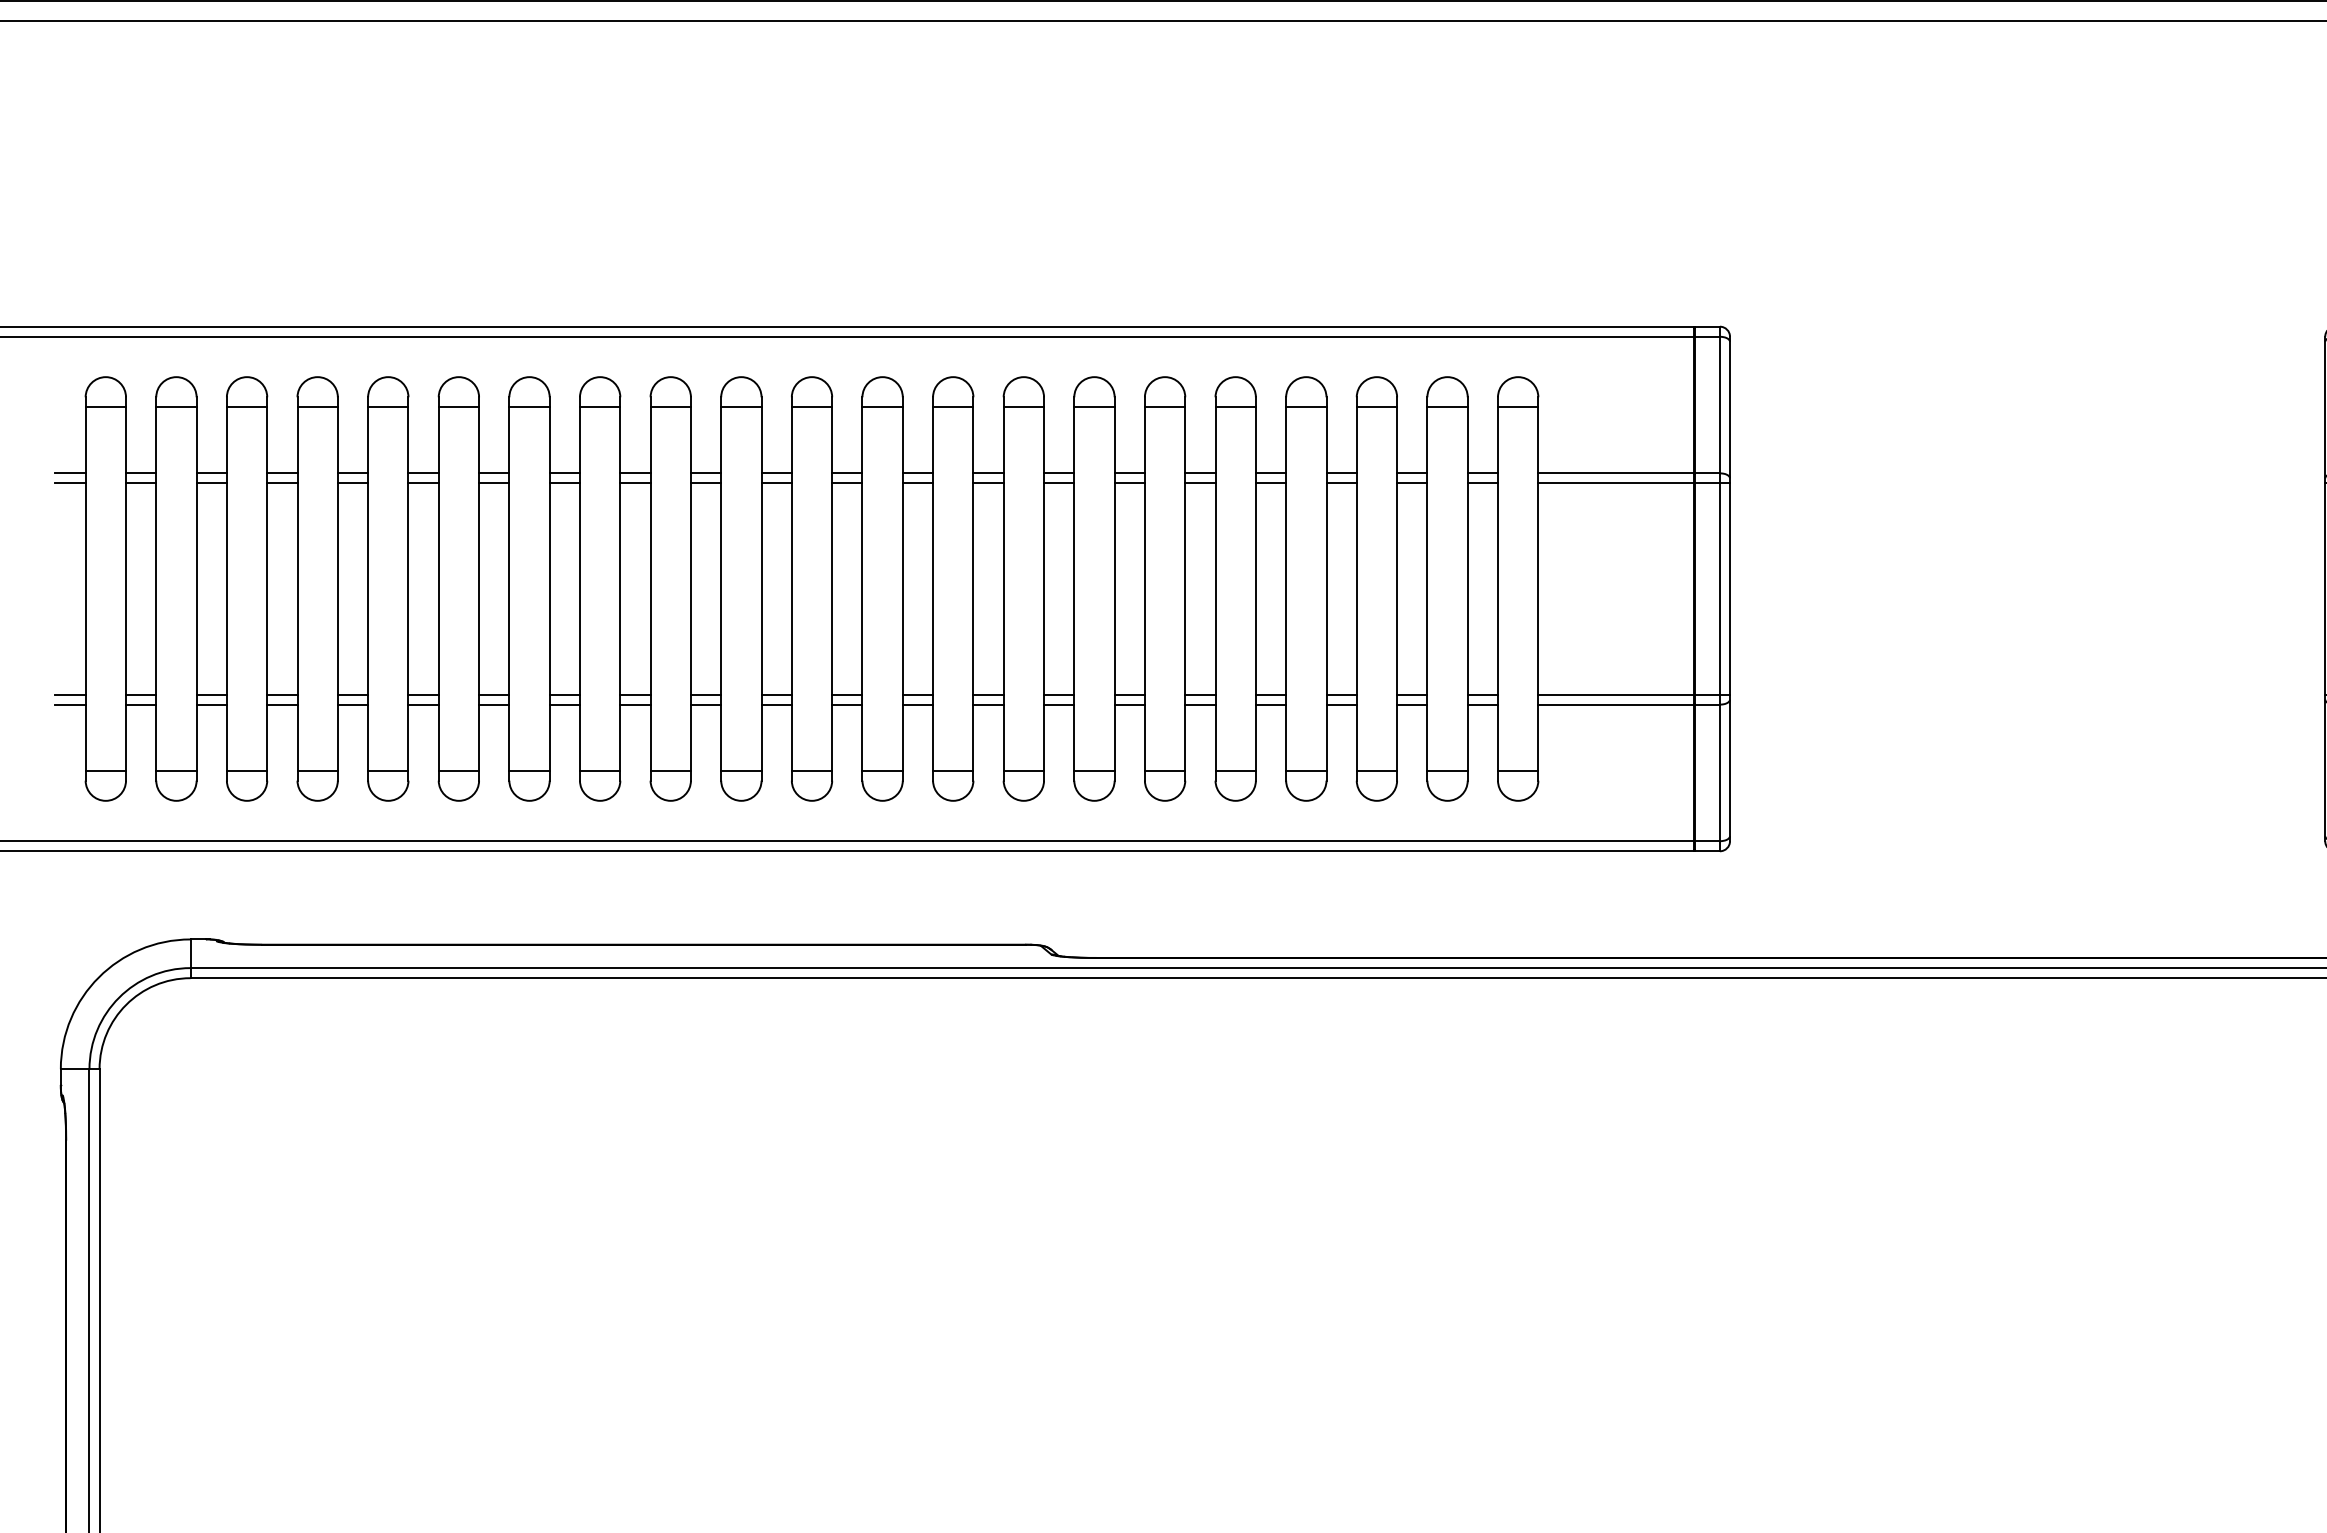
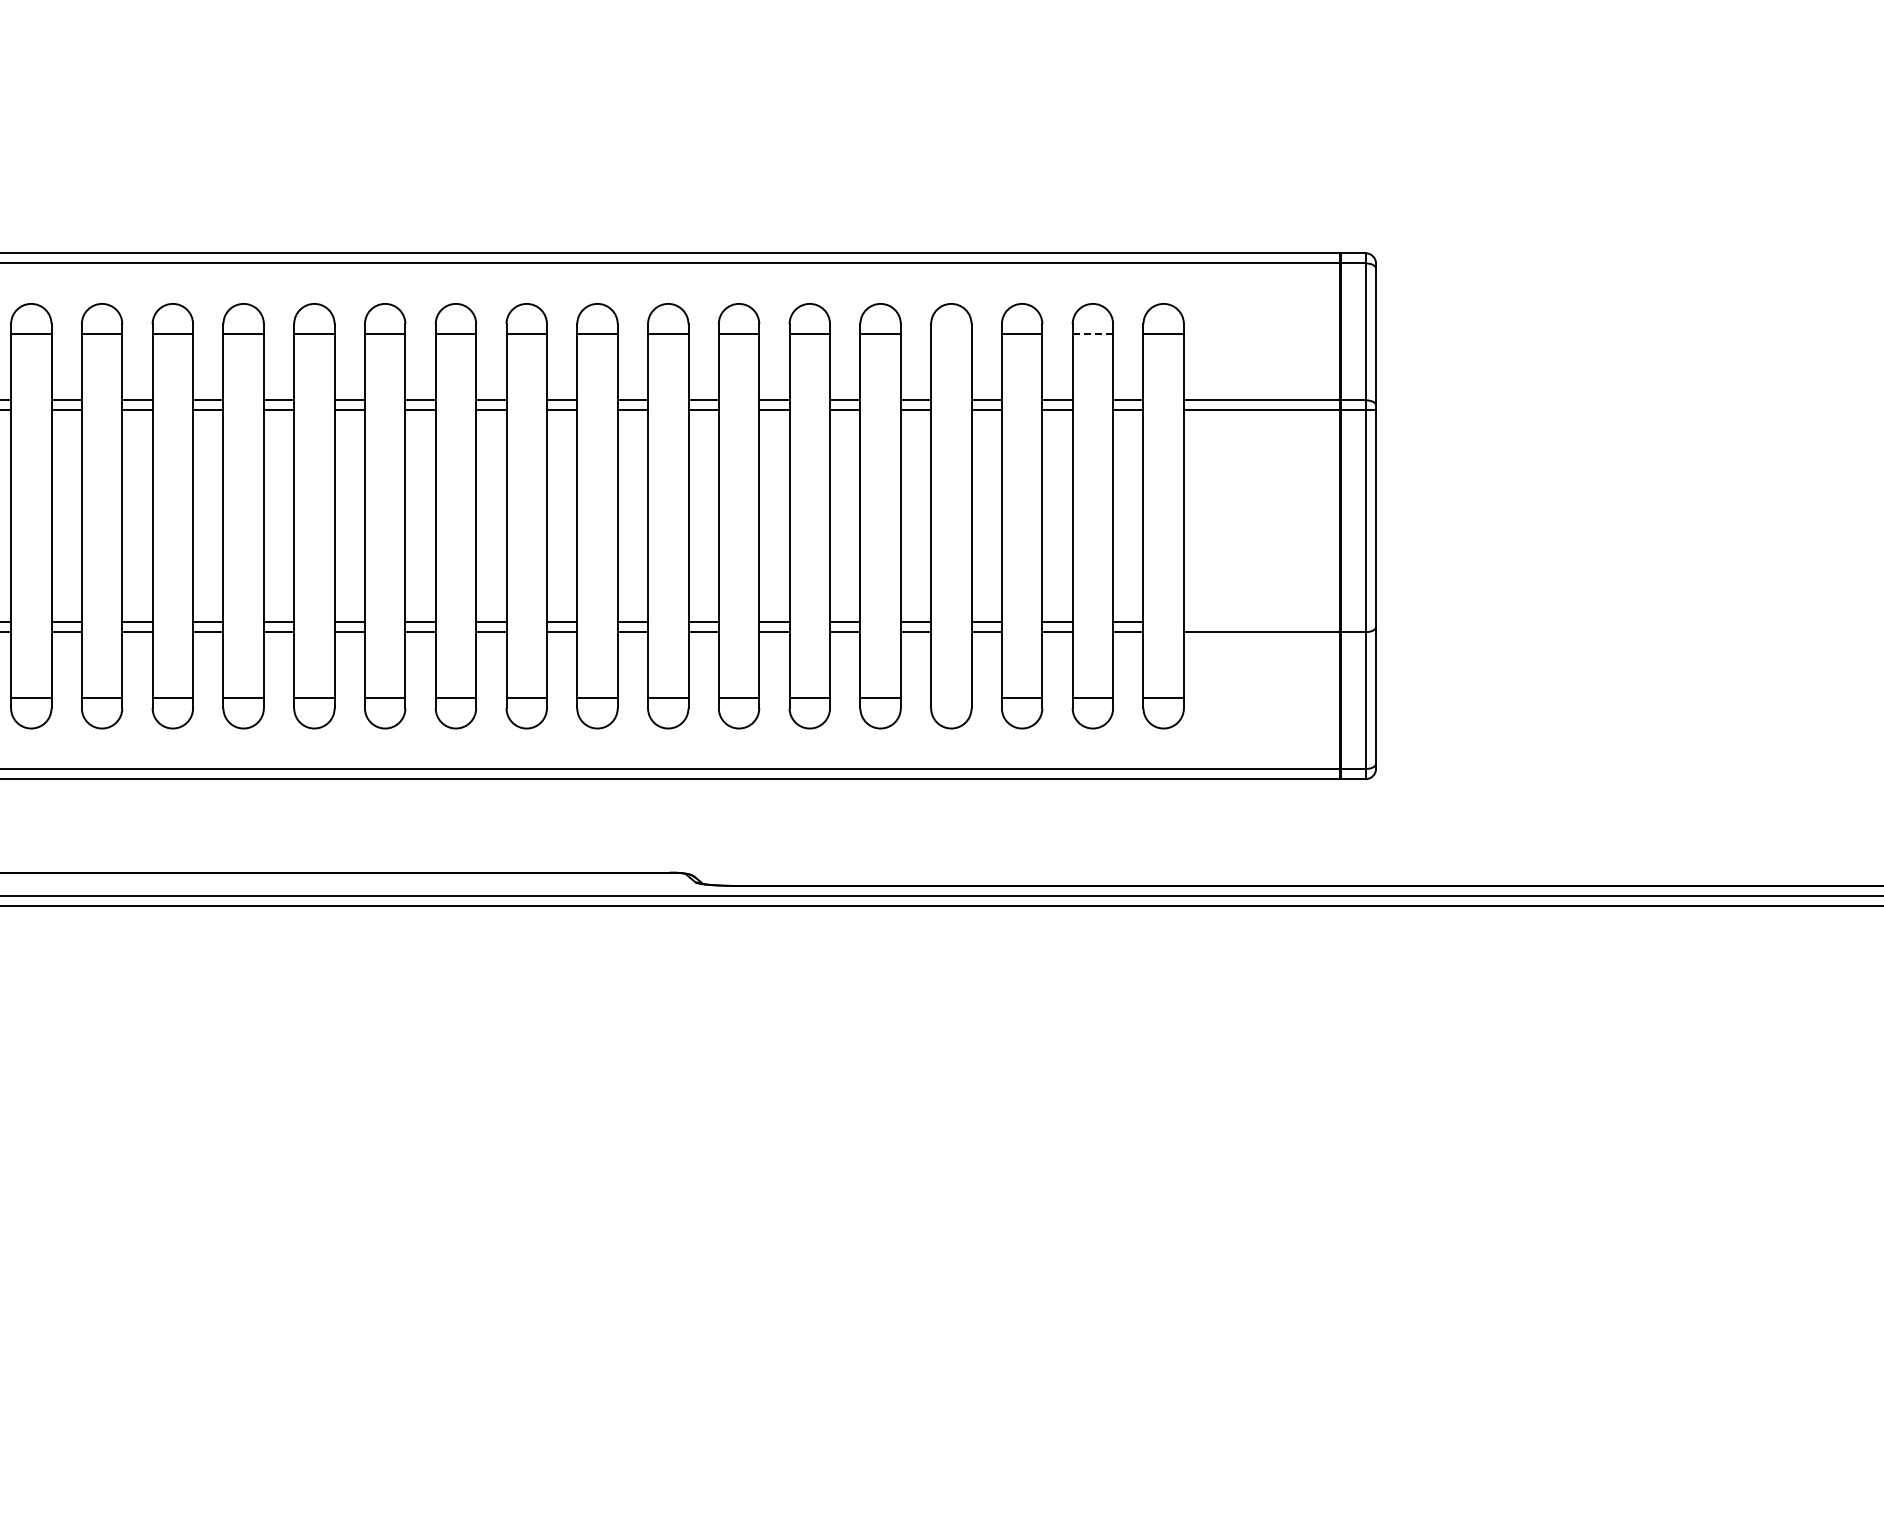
line: (1306, 407) -> (951, 334), removed
line: (1448, 407) -> (1093, 334), solid -> dashed
line: (1634, 694) -> (1280, 621), removed
line: (1306, 770) -> (951, 698), removed

